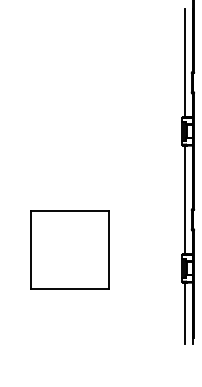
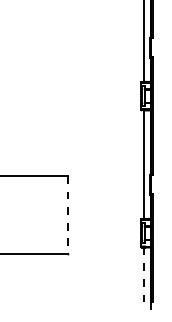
line: (109, 250) -> (68, 215), solid -> dashed
line: (185, 313) -> (144, 278), solid -> dashed

